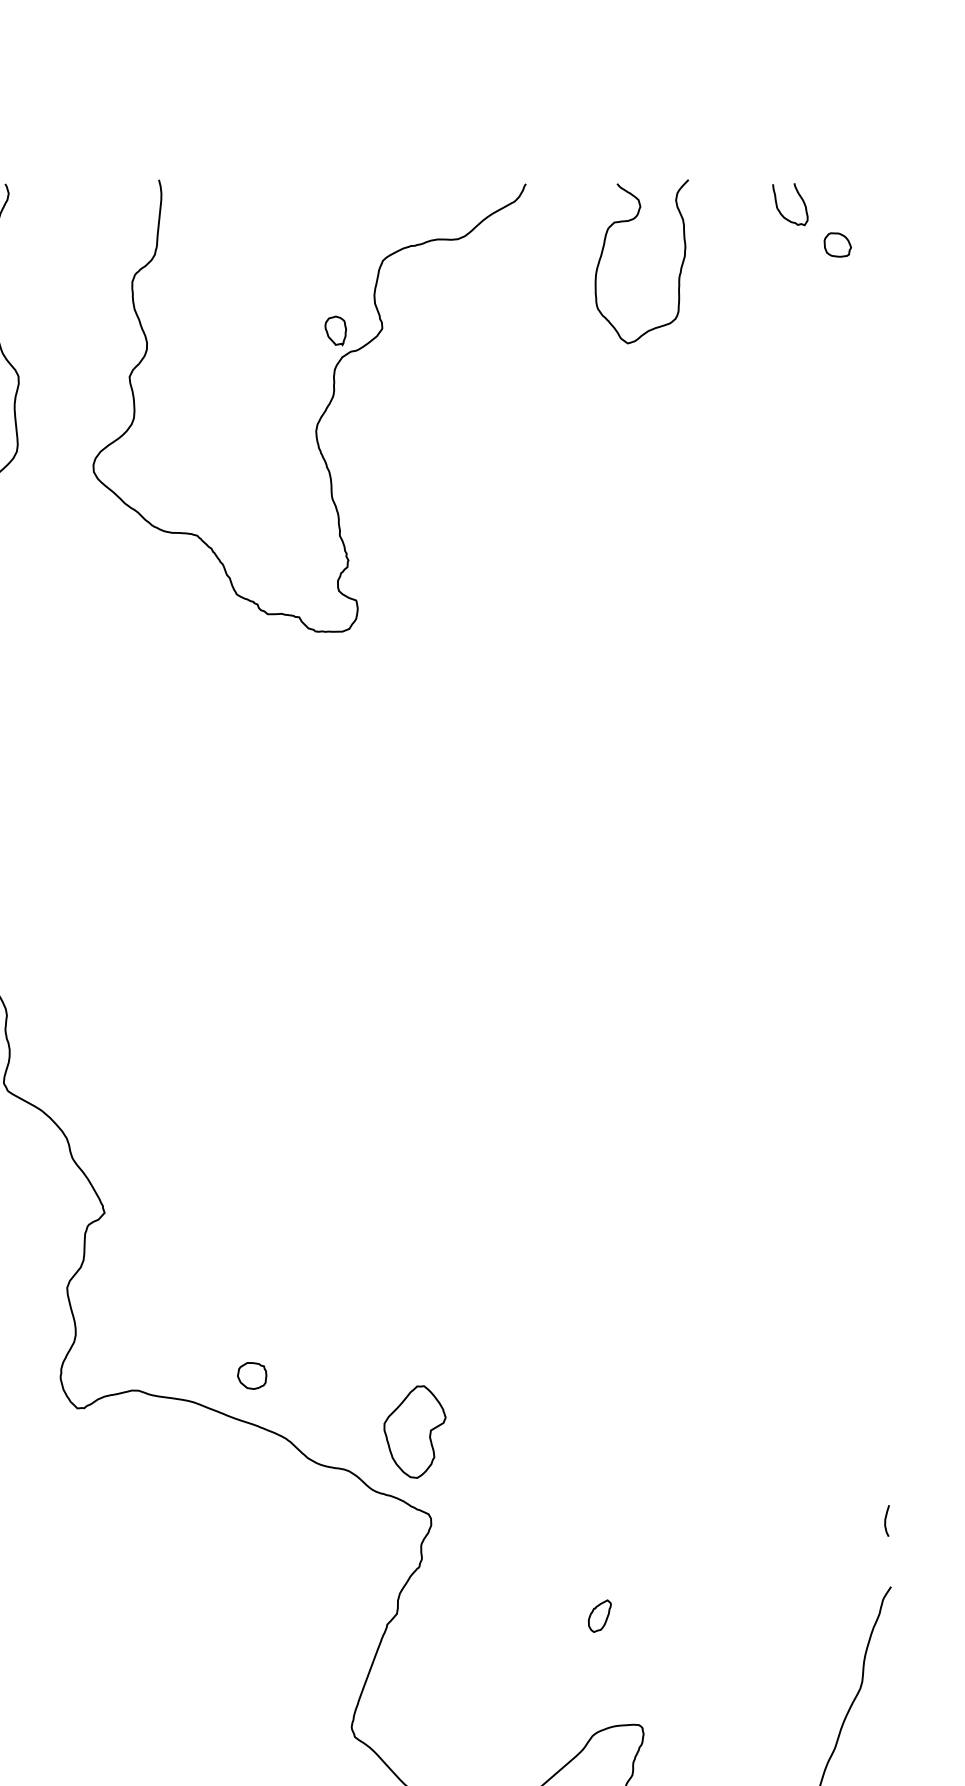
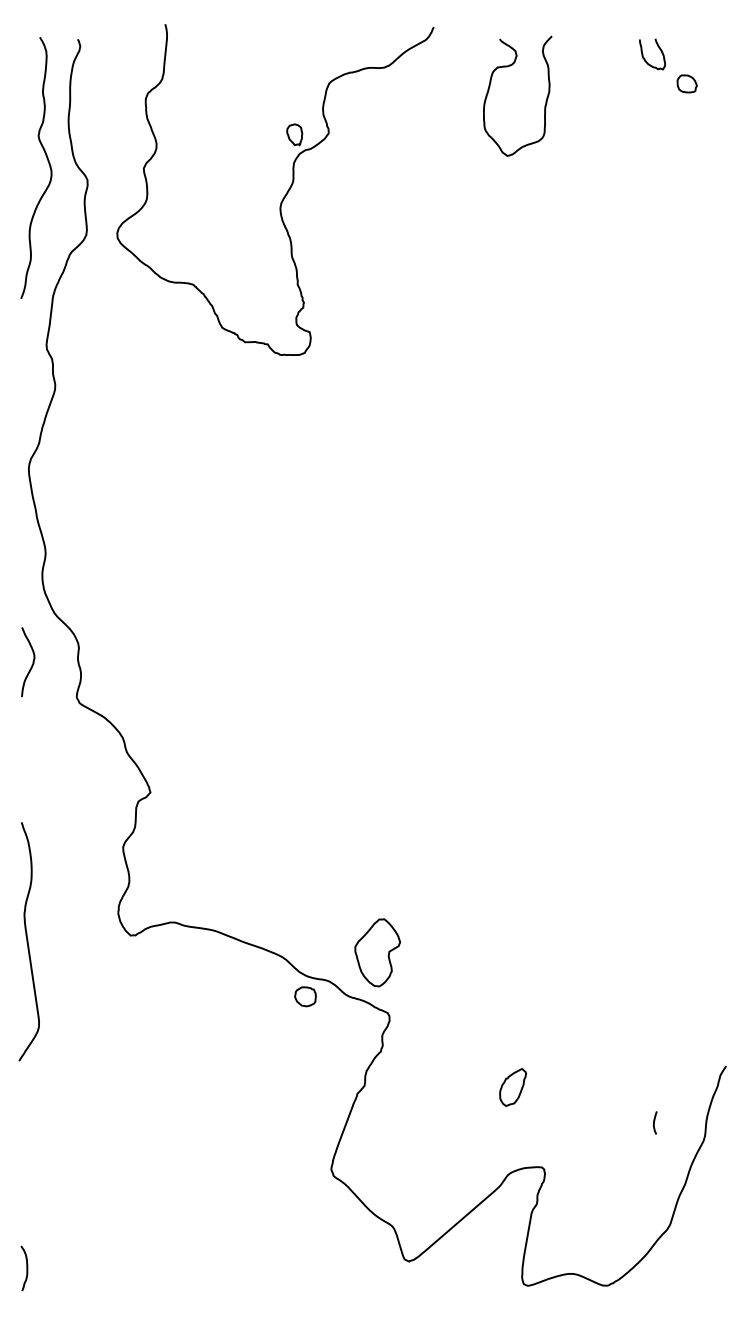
curve: (603, 253) -> (489, 90), moved
part: (321, 413) -> (284, 195), moved
part: (252, 1375) -> (305, 996), moved
curve: (886, 1520) -> (654, 1122), moved
part: (599, 1615) -> (512, 1087), size x1.6

